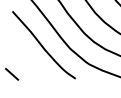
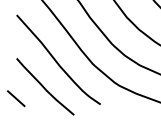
curve: (33, 65) -> (44, 86), added

